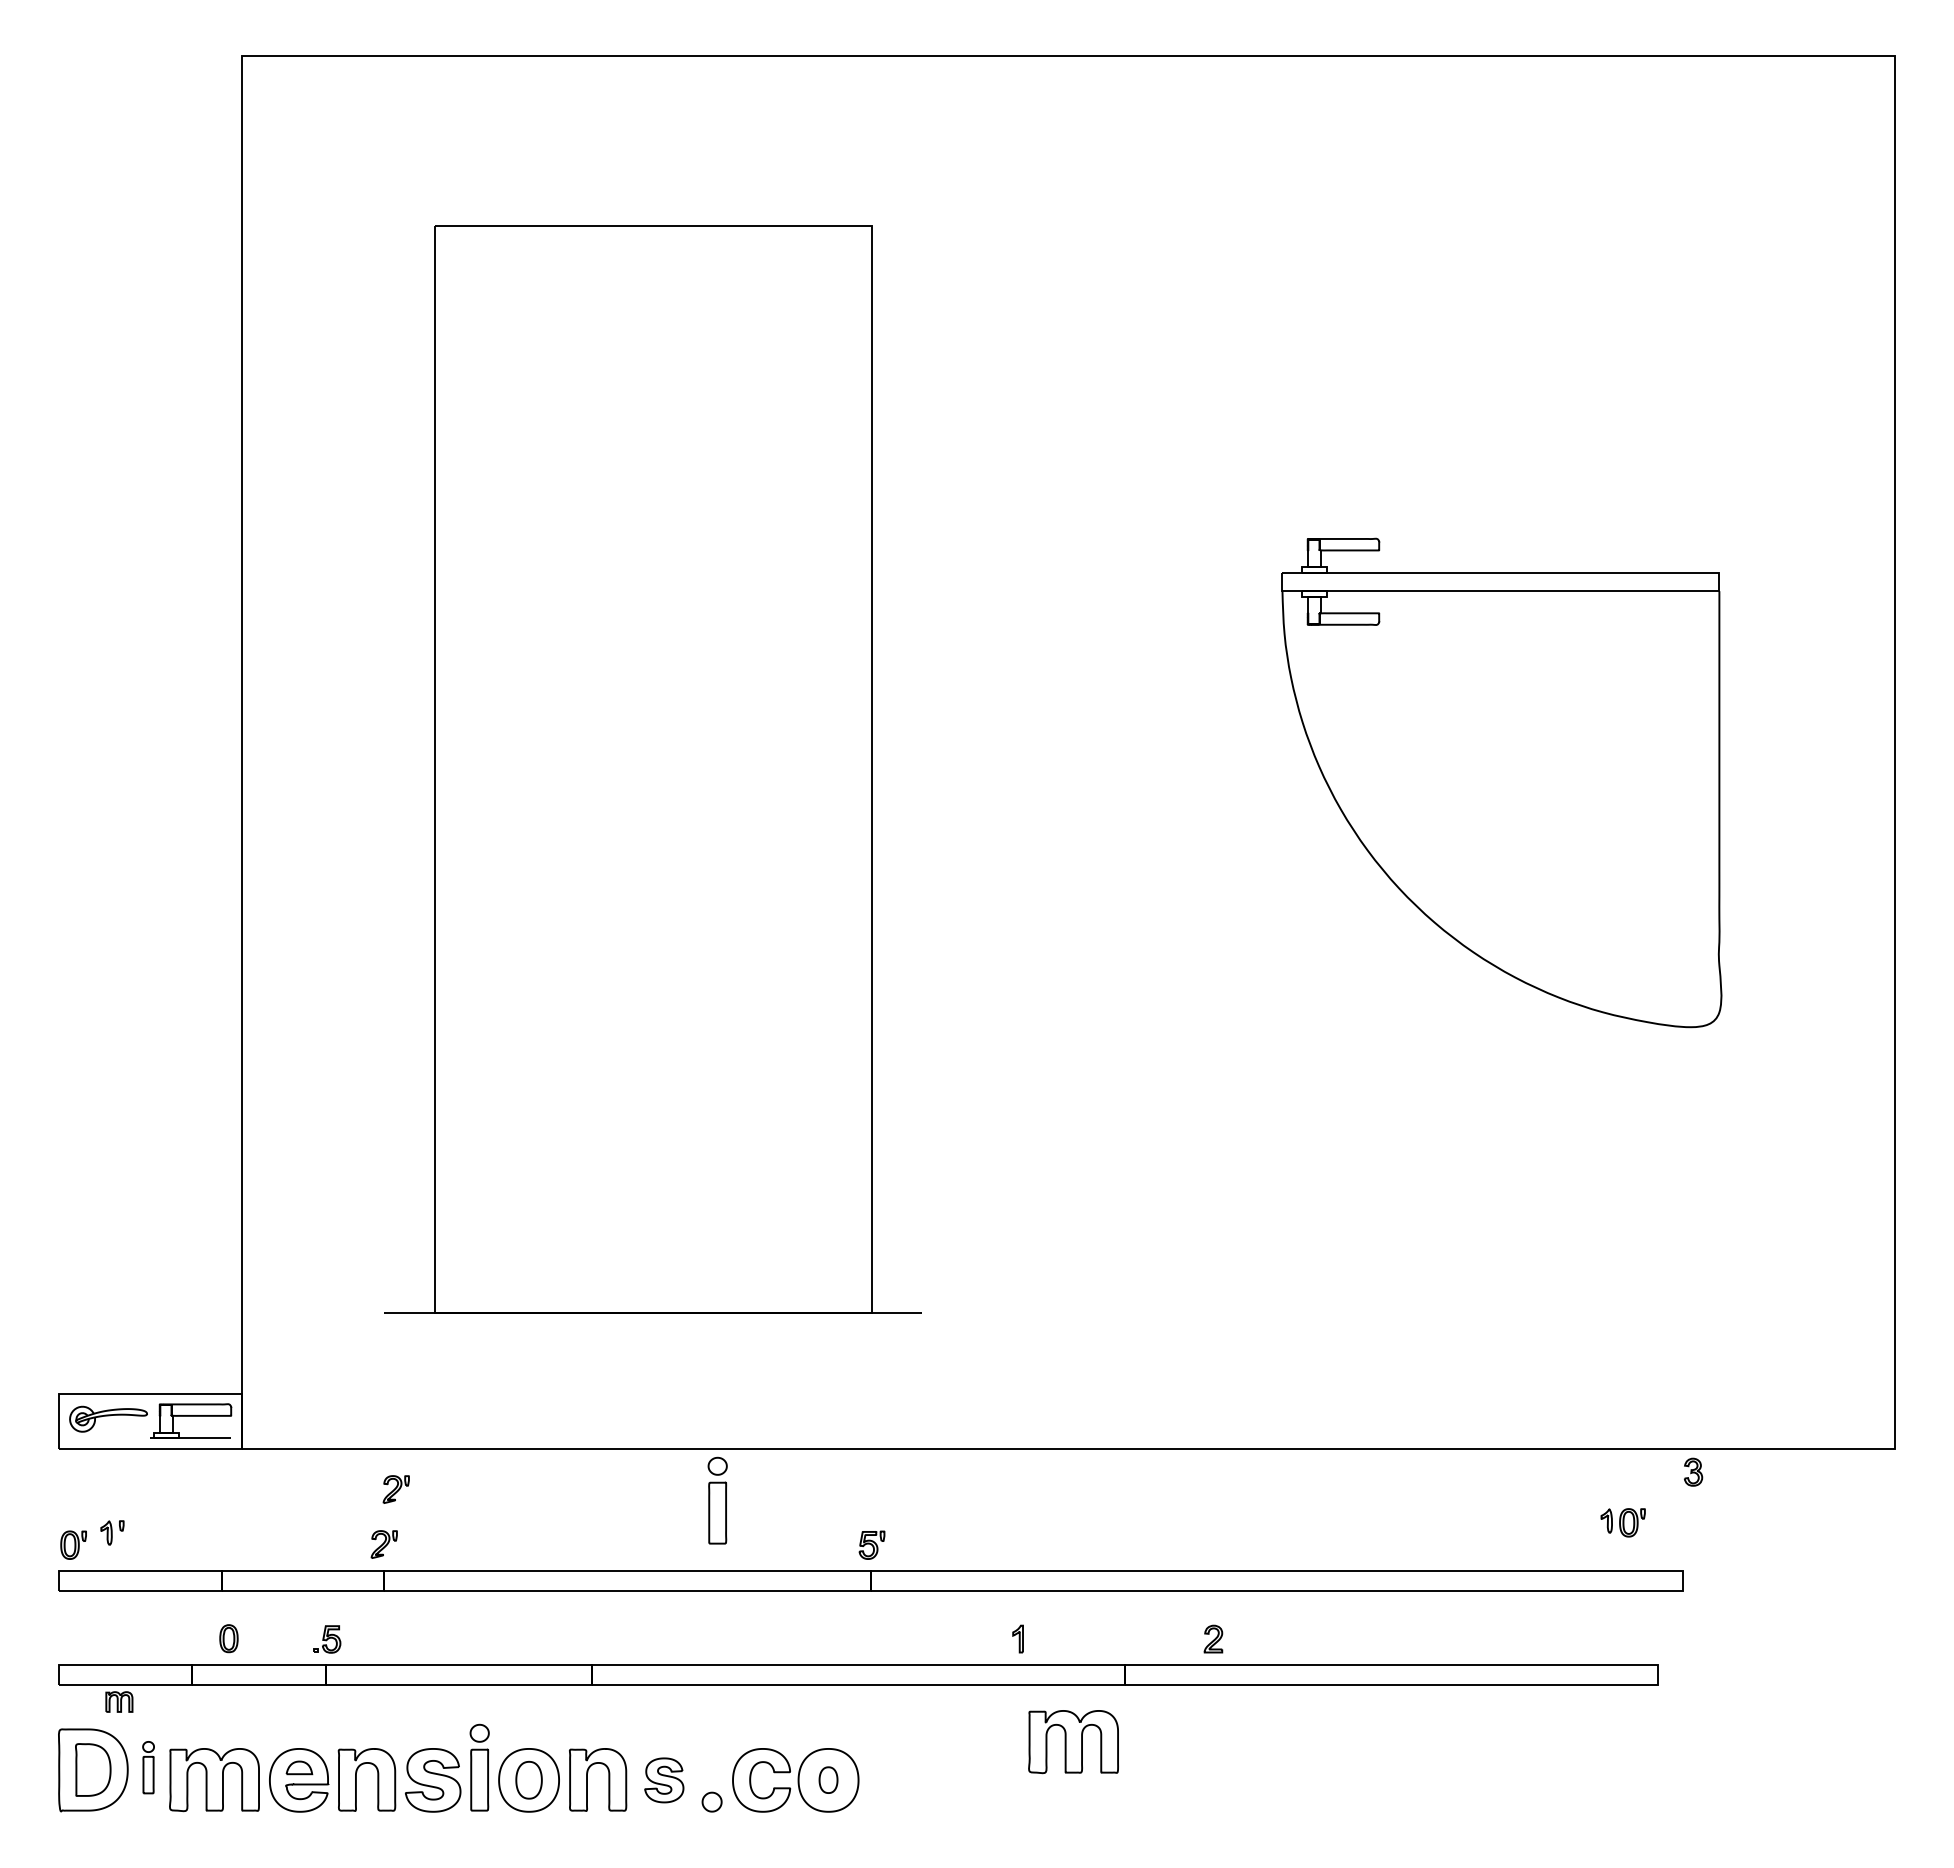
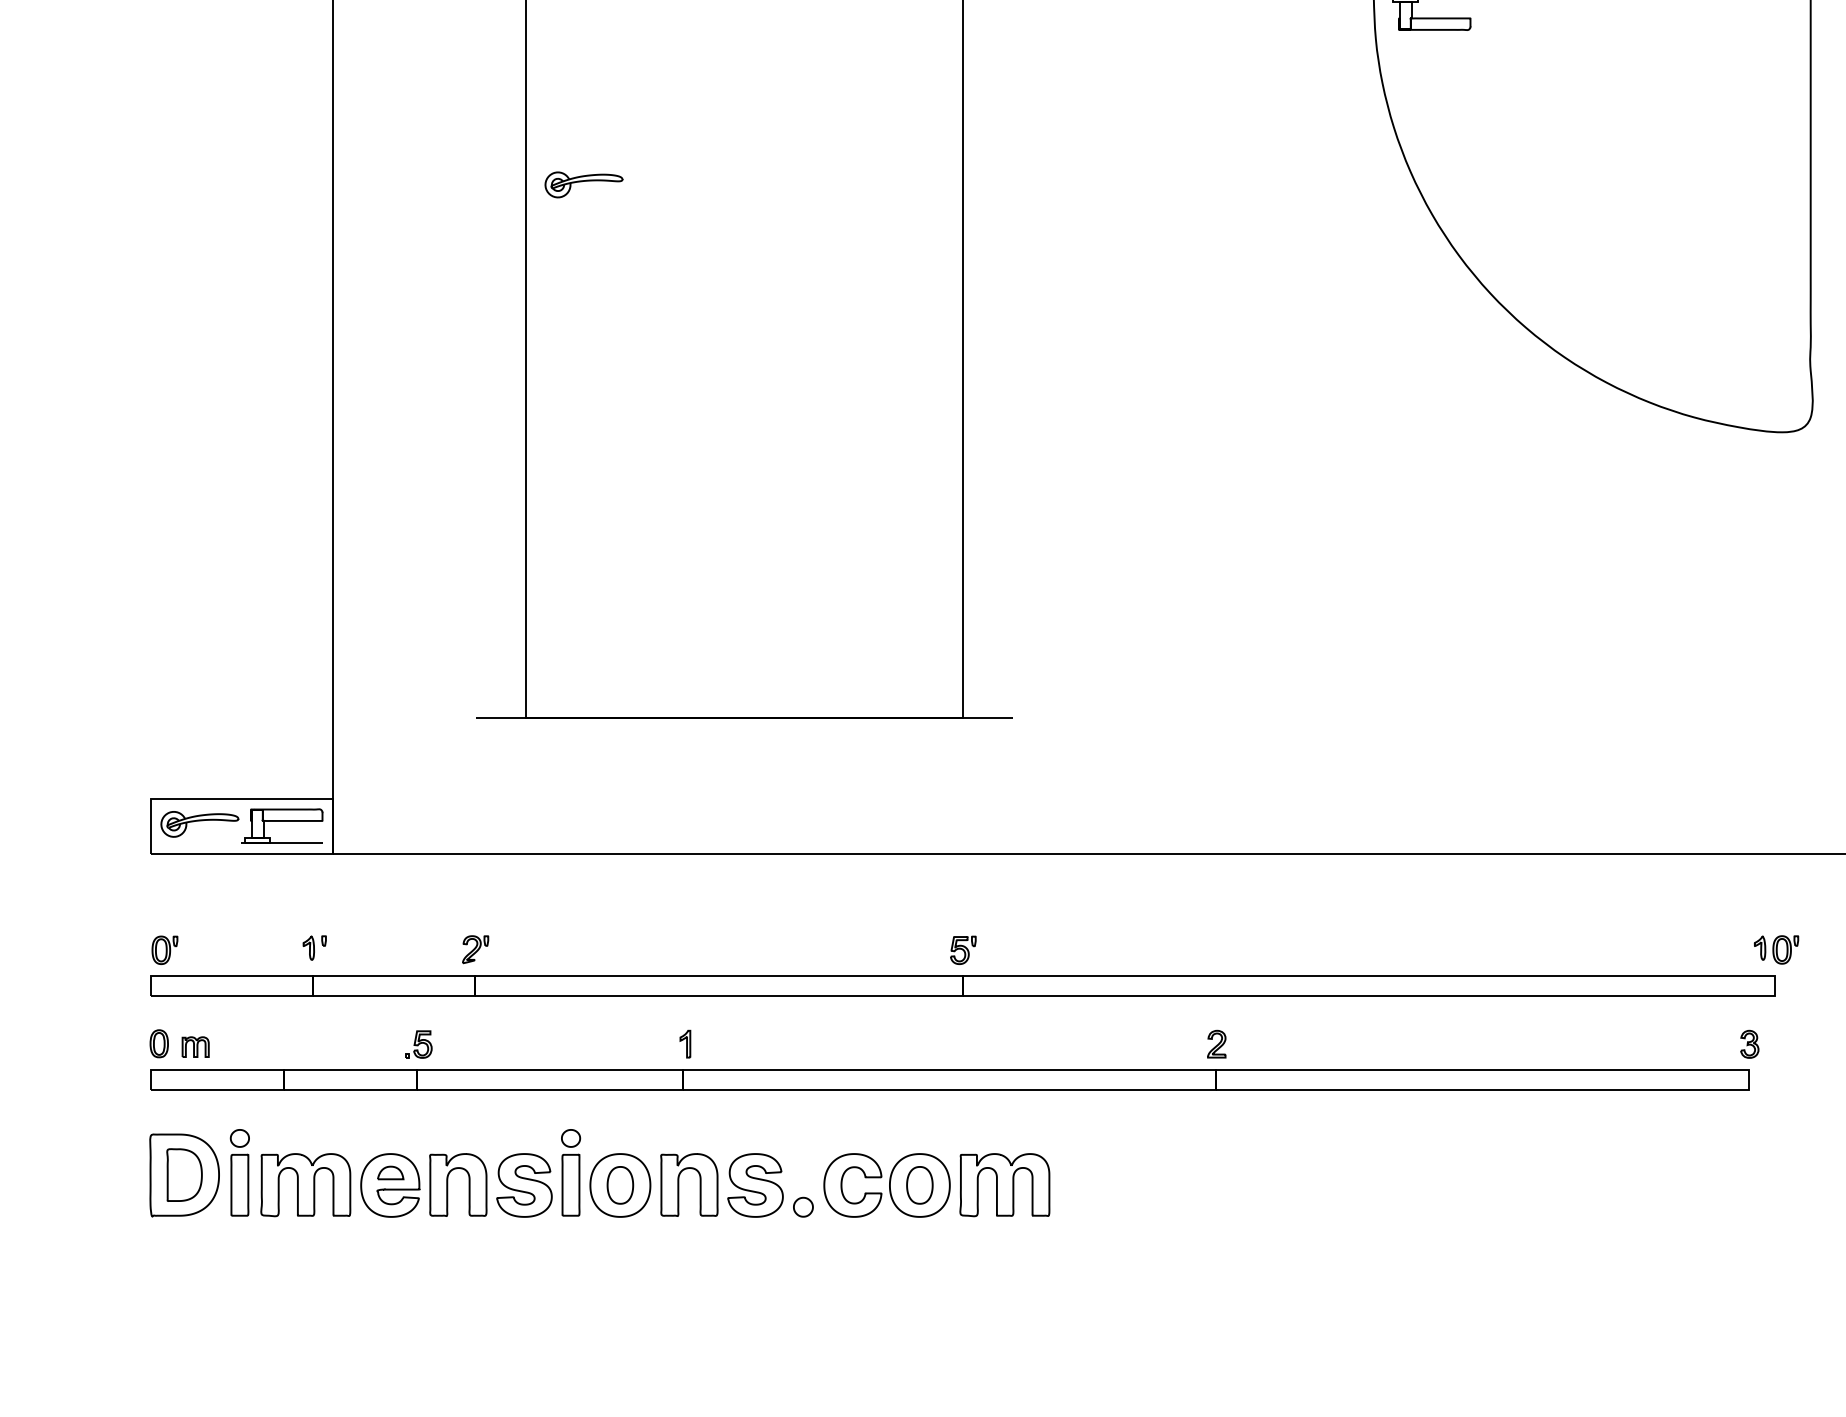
part: (492, 779) -> (583, 184), added
part: (1693, 1471) -> (1749, 1043), moved
part: (395, 1489) -> (486, 894), removed
part: (717, 1500) -> (808, 905), removed
part: (1622, 1522) -> (1775, 949), moved
part: (112, 1532) -> (314, 947), moved
part: (228, 1638) -> (158, 1043), moved
part: (1017, 1638) -> (684, 1043), moved
part: (1213, 1638) -> (1216, 1043), moved
part: (119, 1701) -> (195, 1046), moved
part: (1073, 1742) -> (1004, 1185), moved
part: (148, 1767) -> (239, 1172), size x1.67
part: (828, 1779) -> (919, 1184), size x1.43
part: (664, 1780) -> (755, 1185), size x1.43

